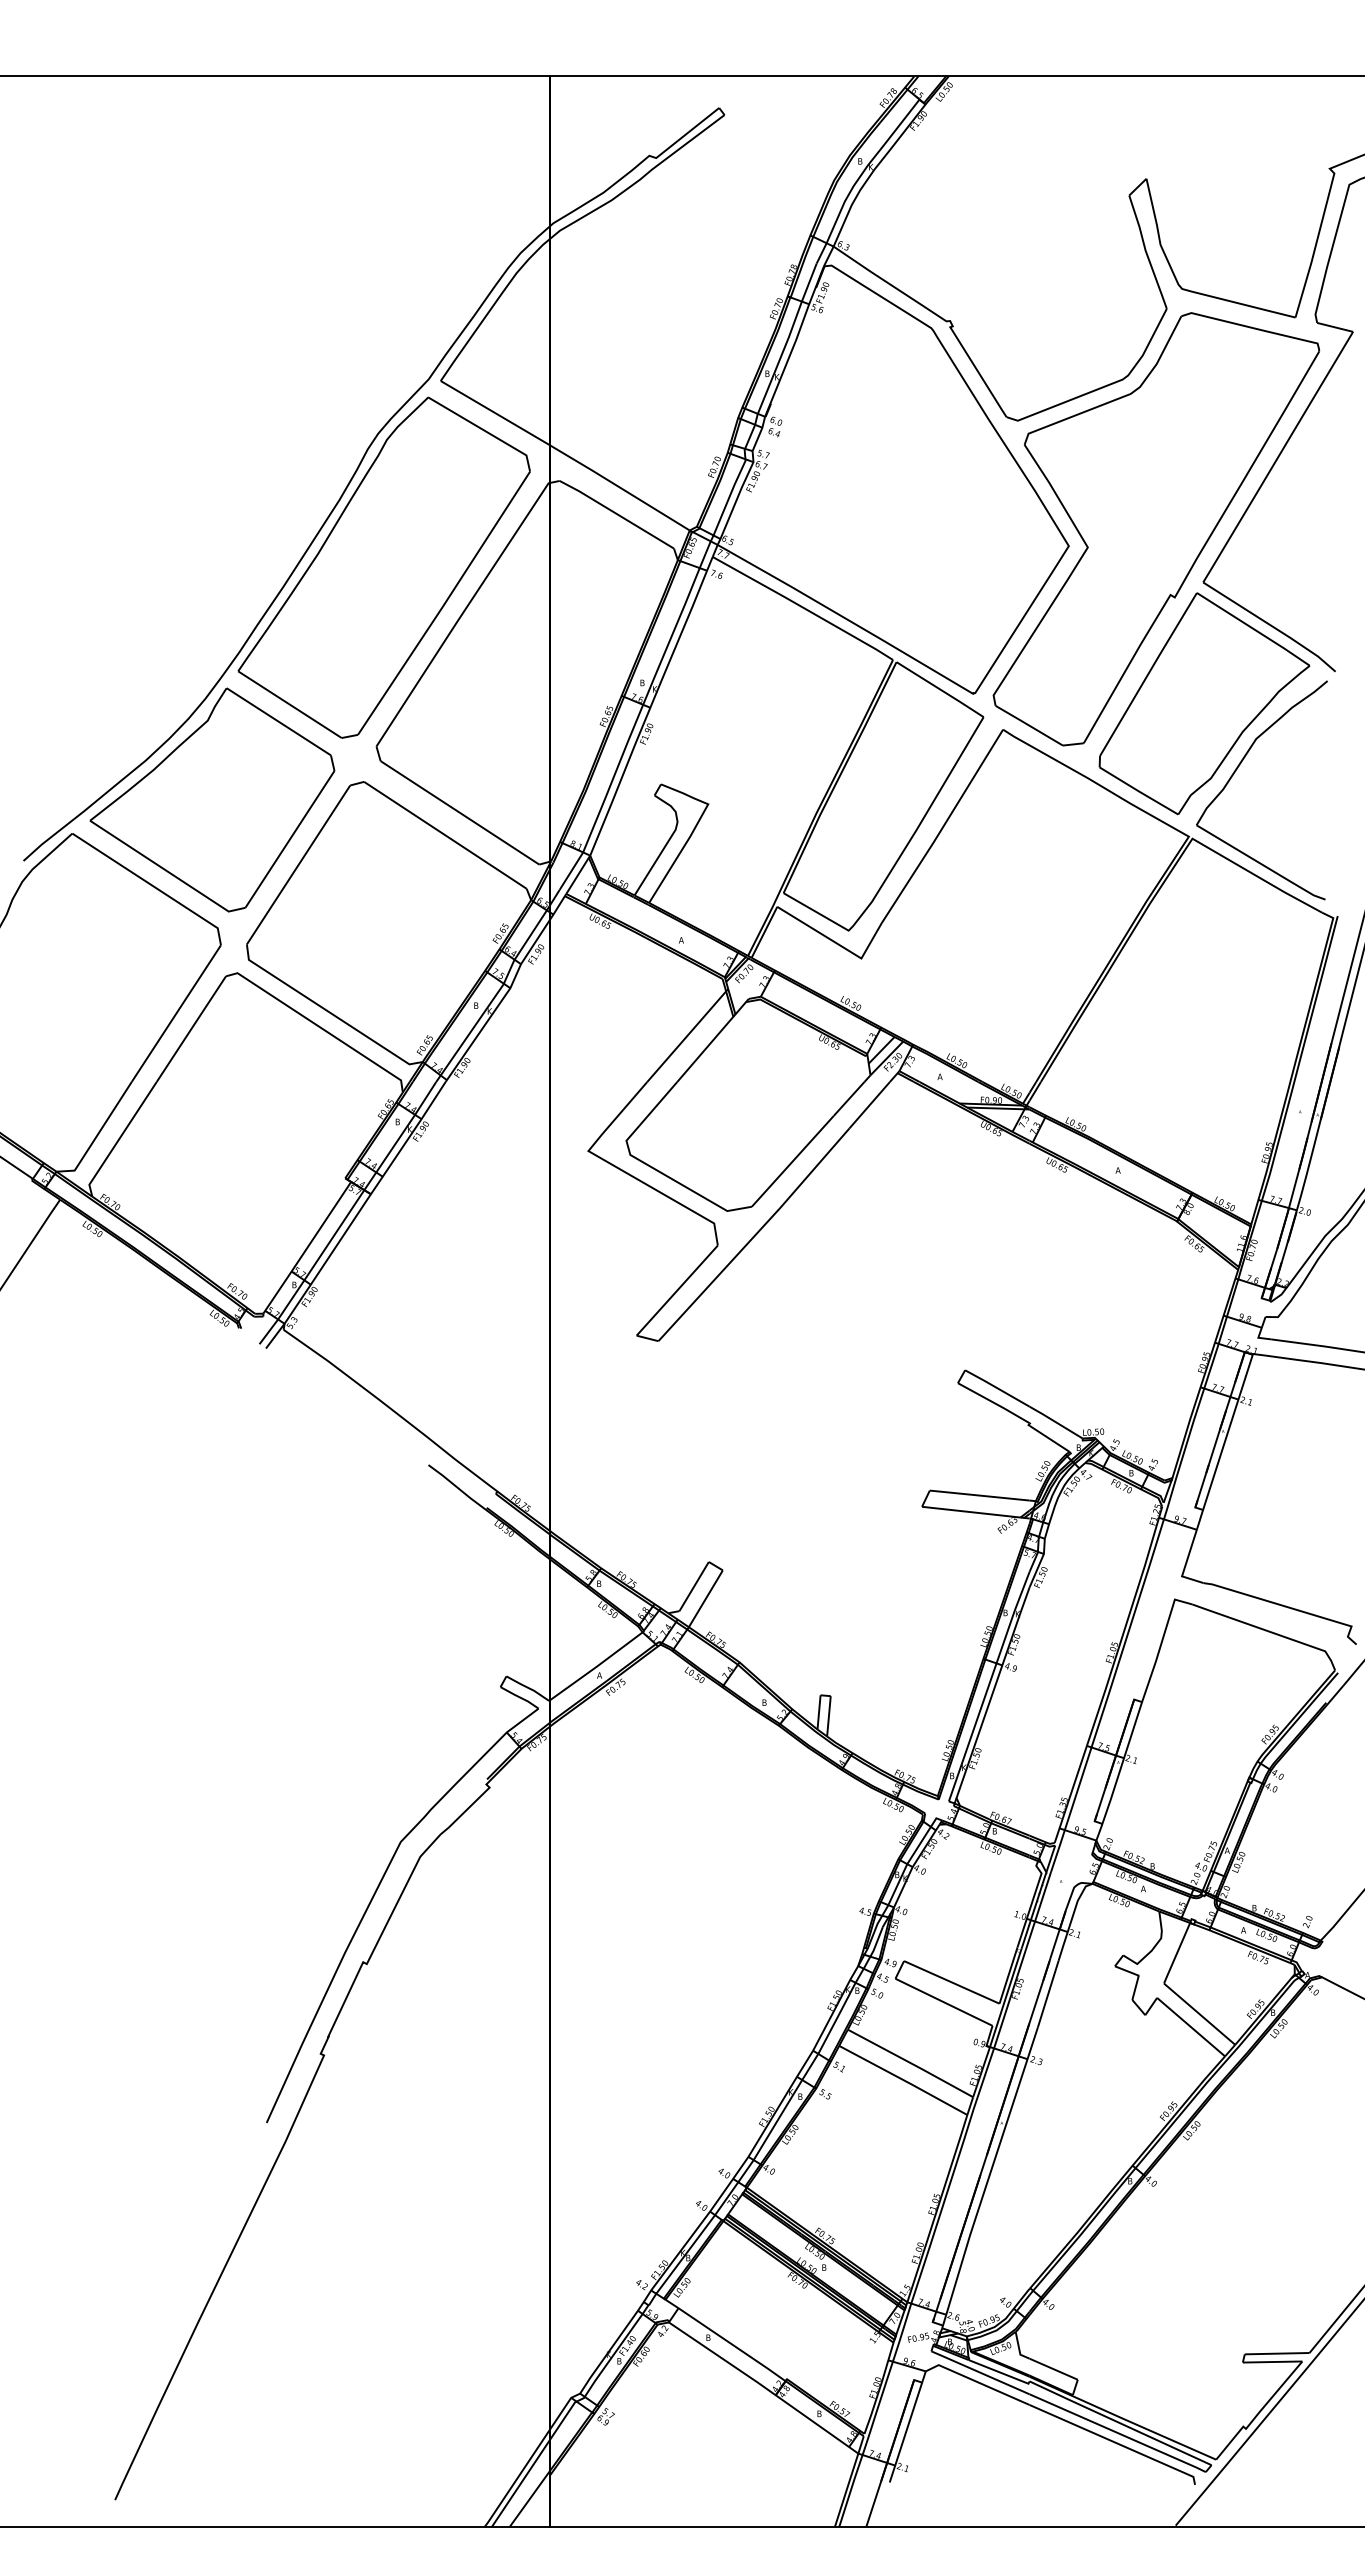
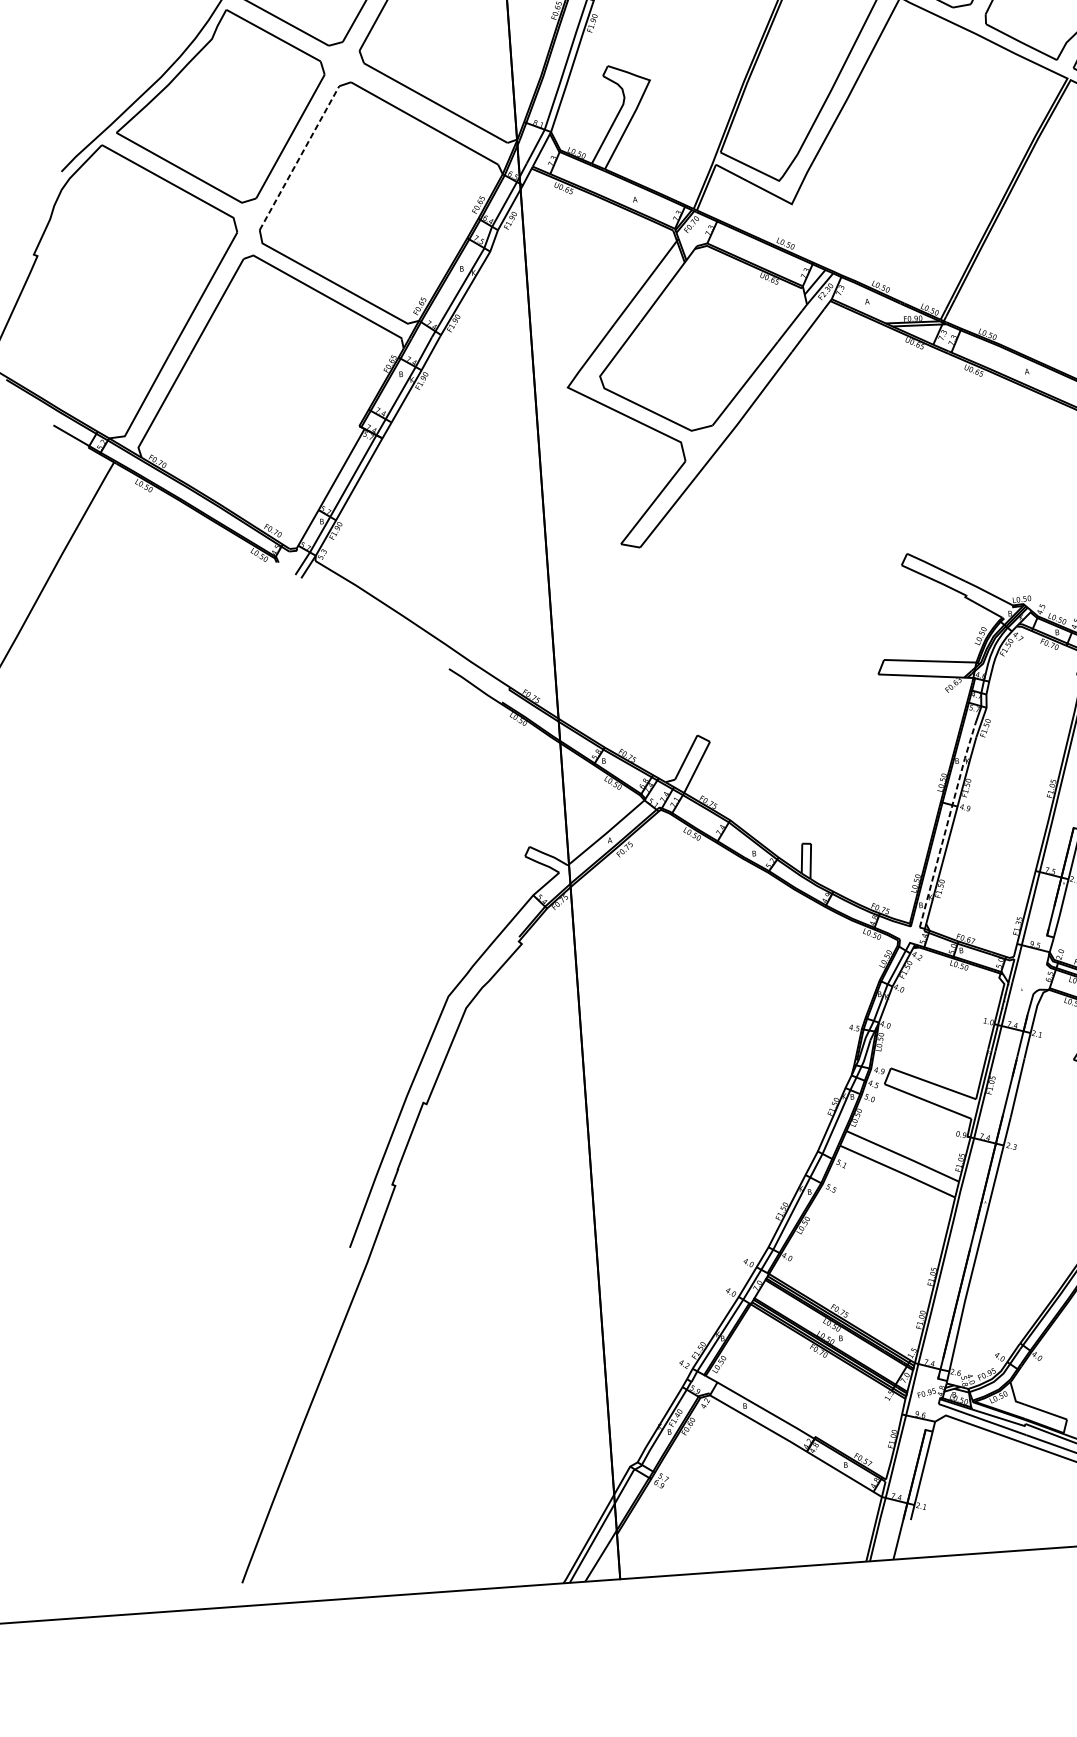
line: (298, 864) -> (299, 157), solid -> dashed
line: (989, 1684) -> (947, 823), solid -> dashed

